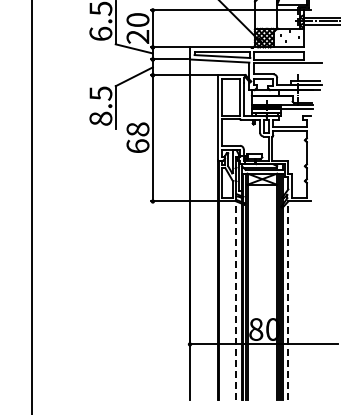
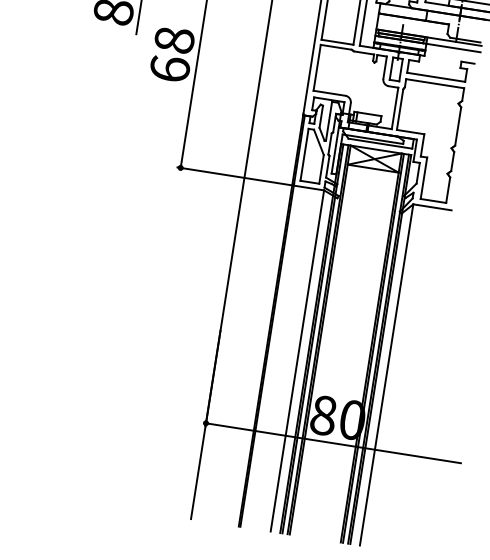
line: (236, 300) -> (297, 360), dashed -> solid
line: (288, 300) -> (386, 374), dashed -> solid

